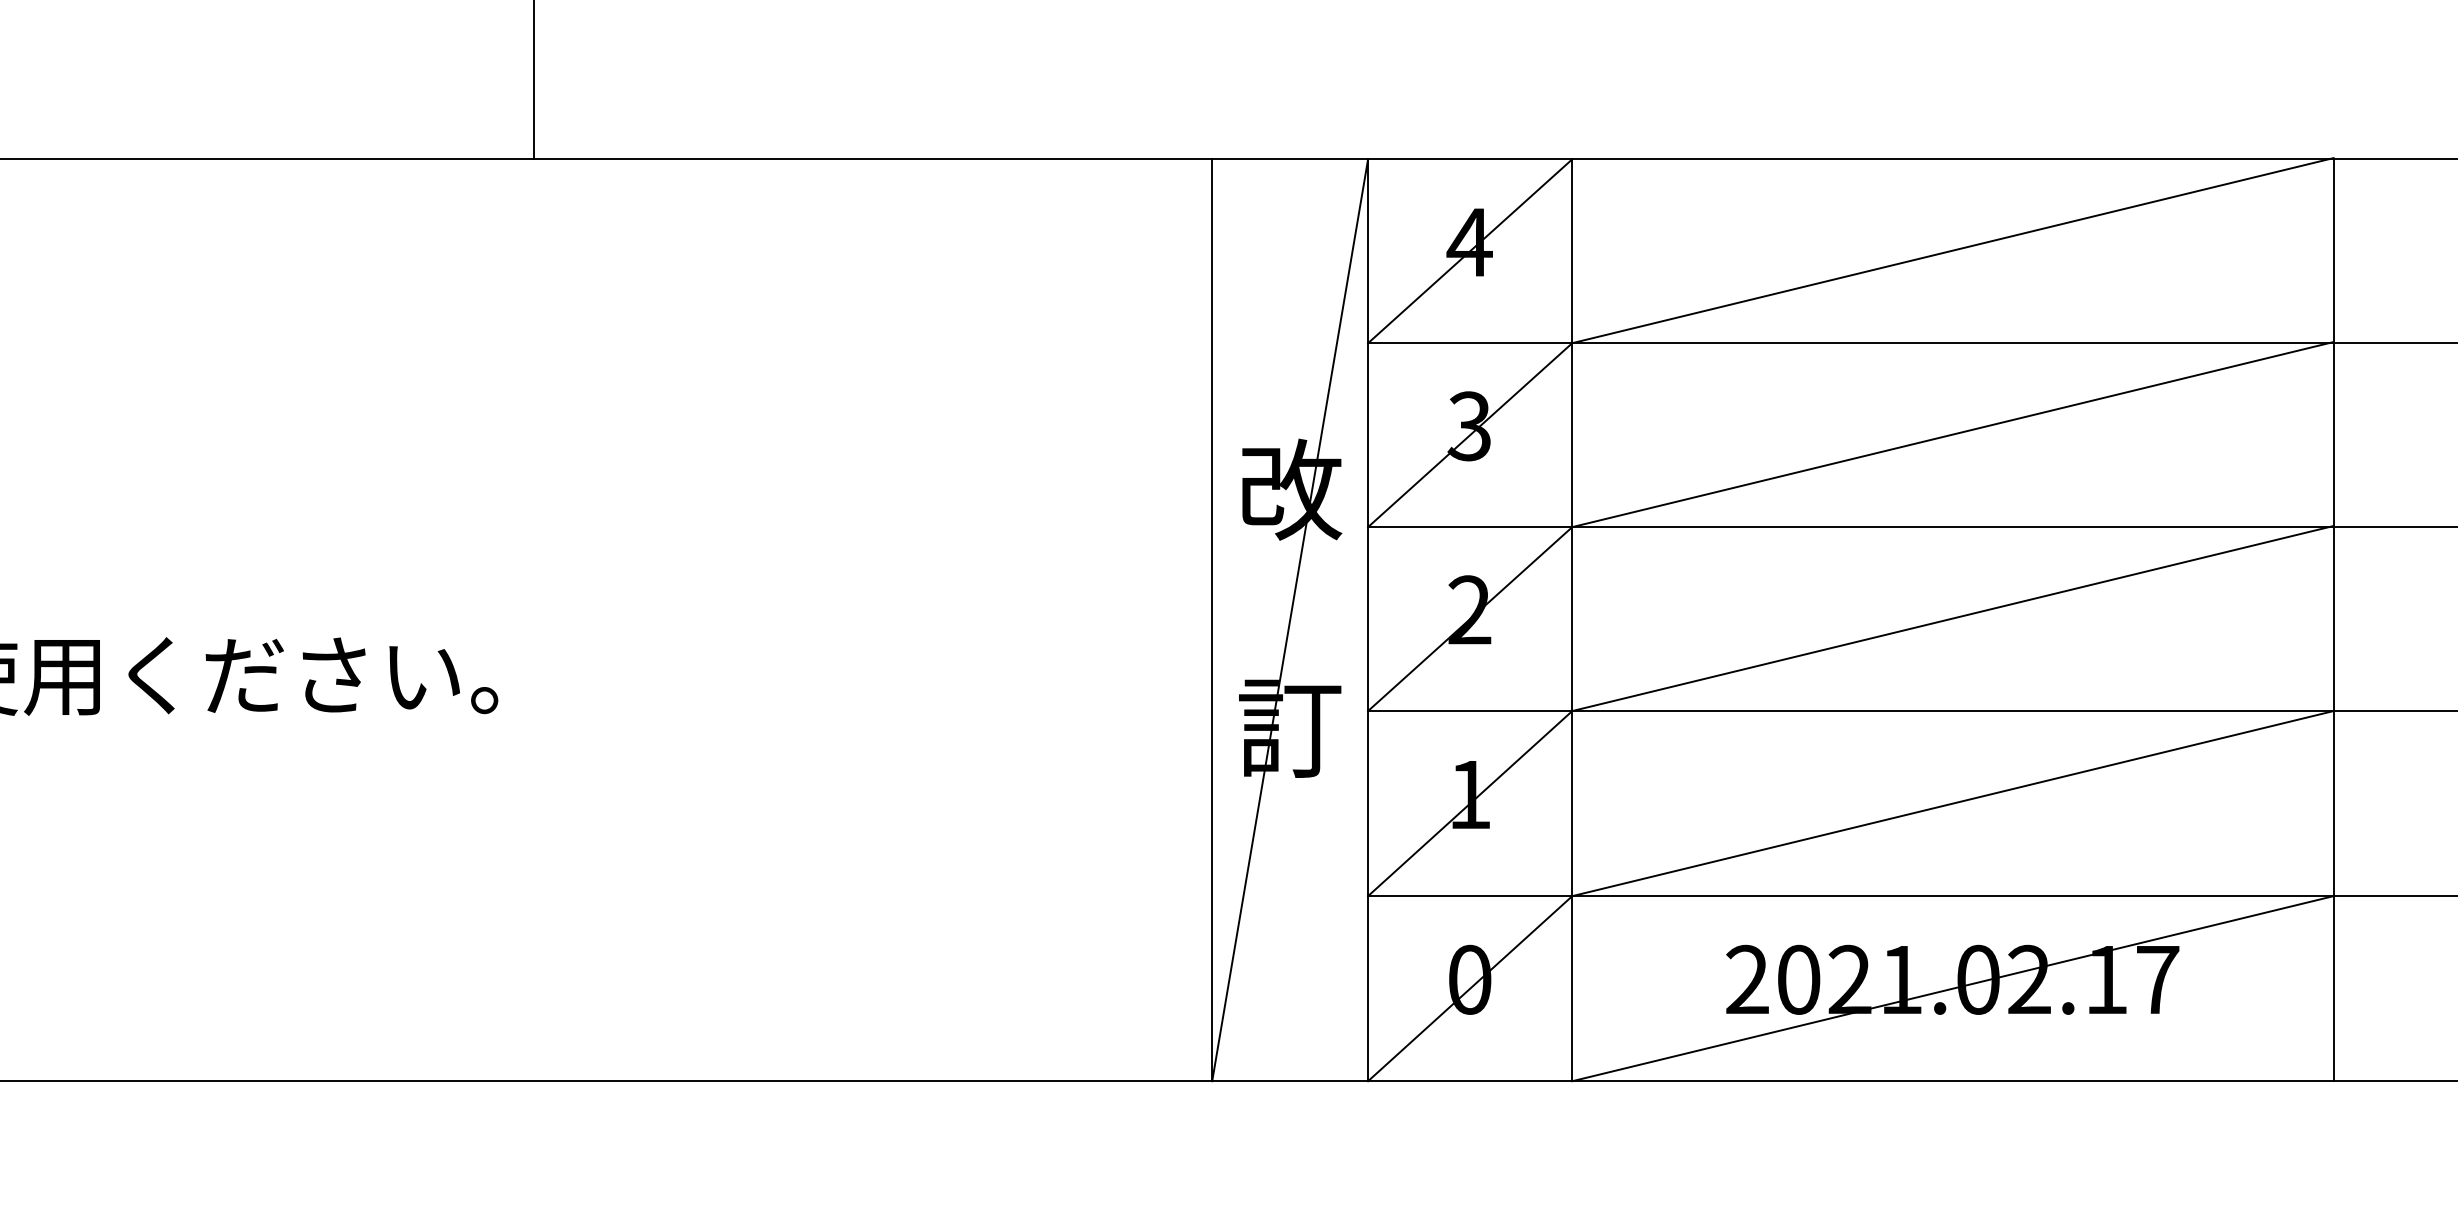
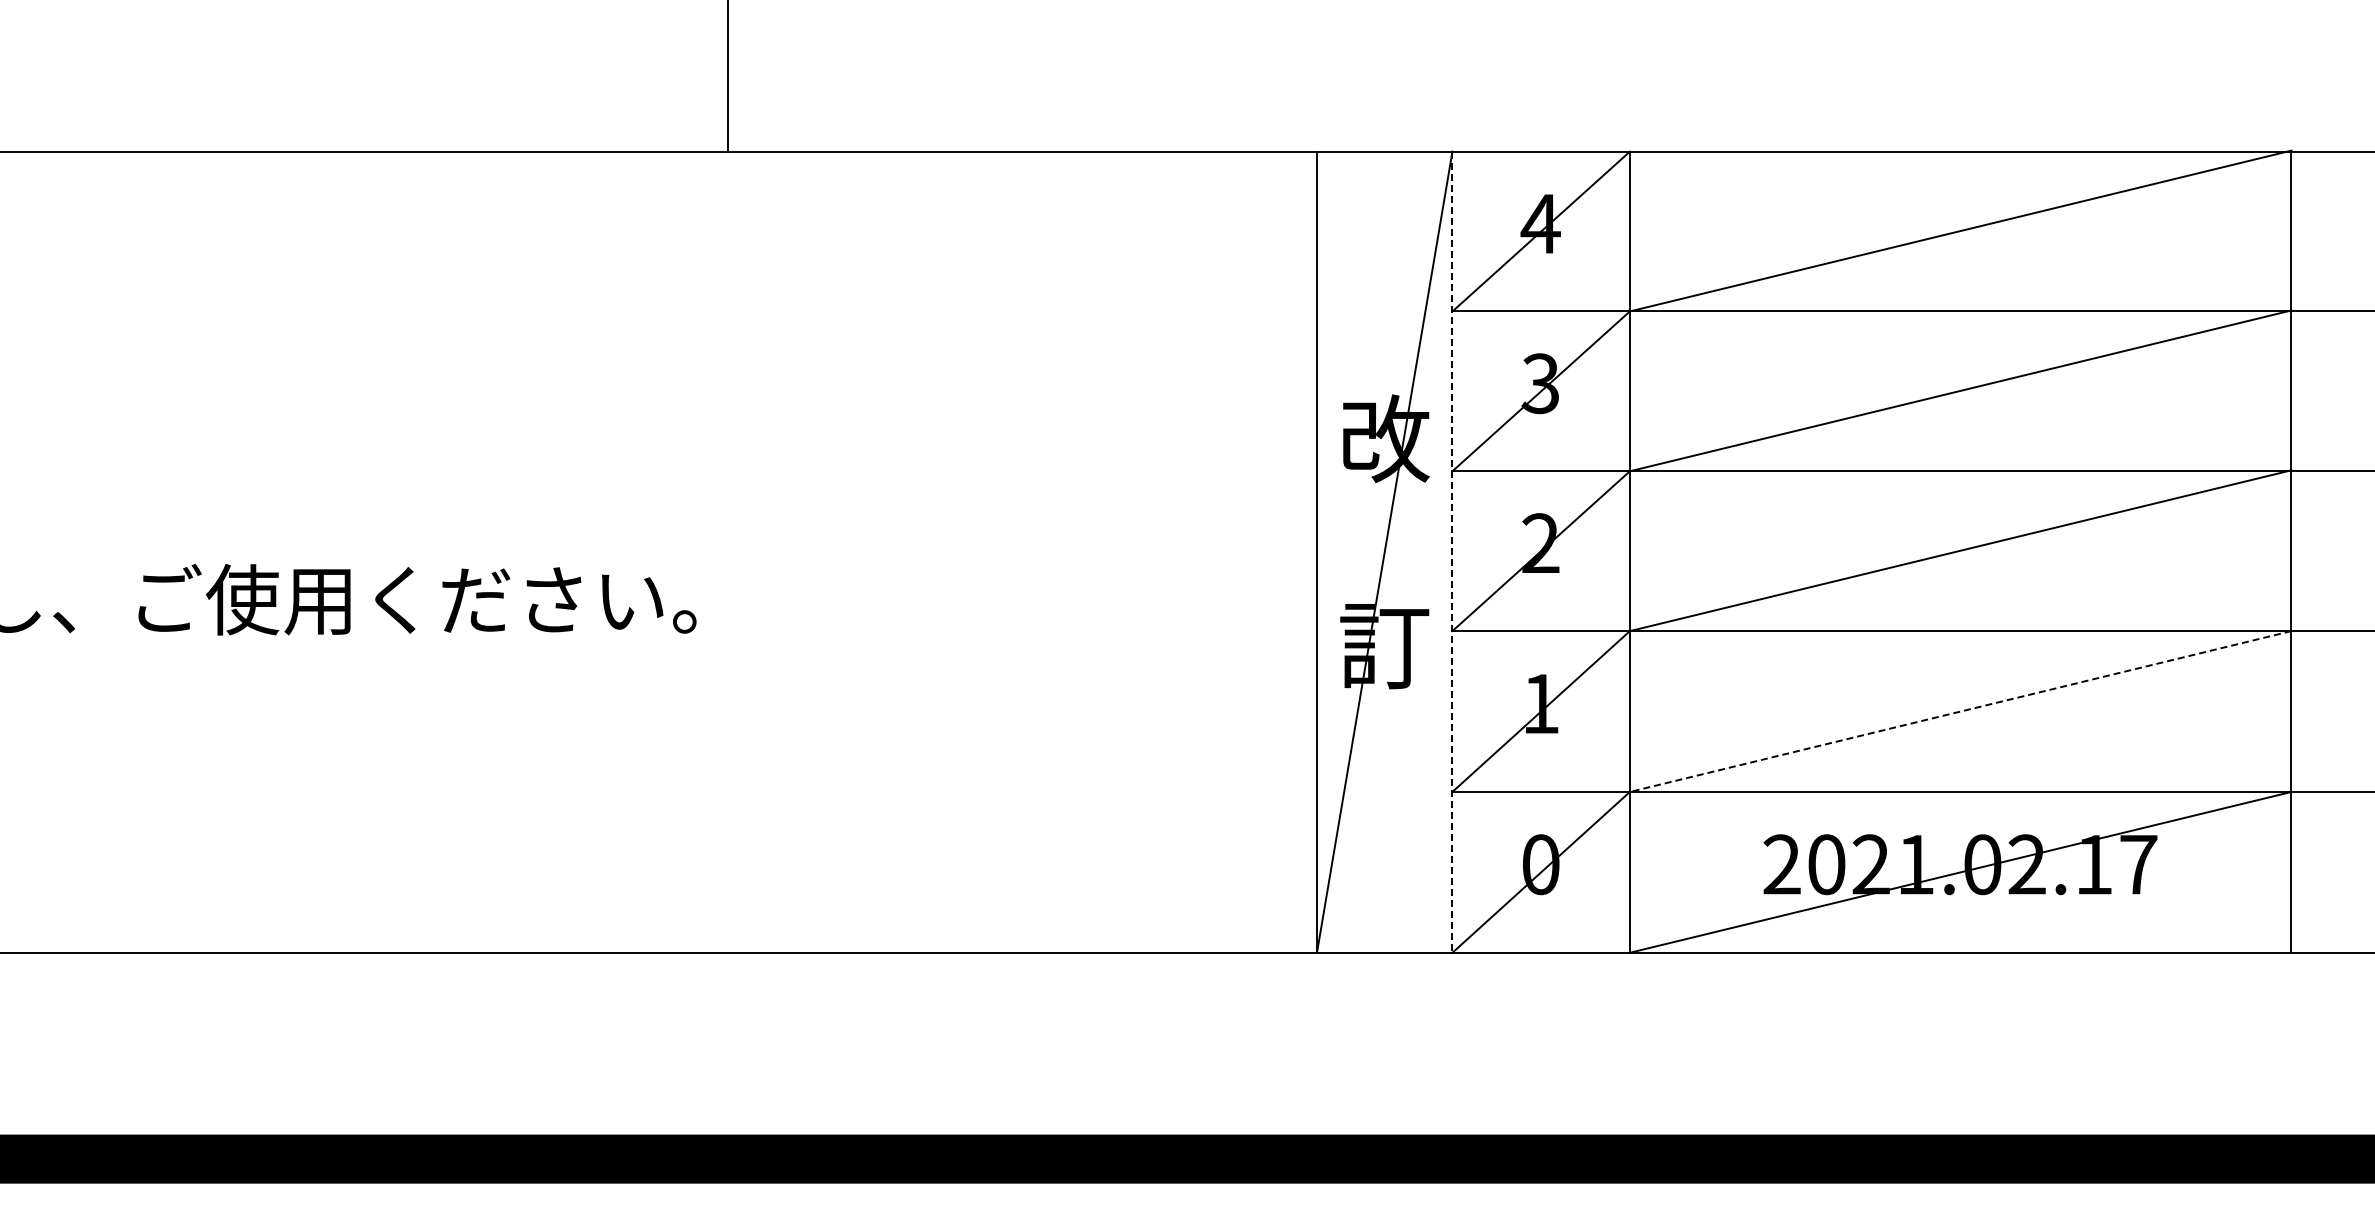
line: (1368, 620) -> (1452, 552), solid -> dashed
line: (1952, 803) -> (1960, 711), solid -> dashed

